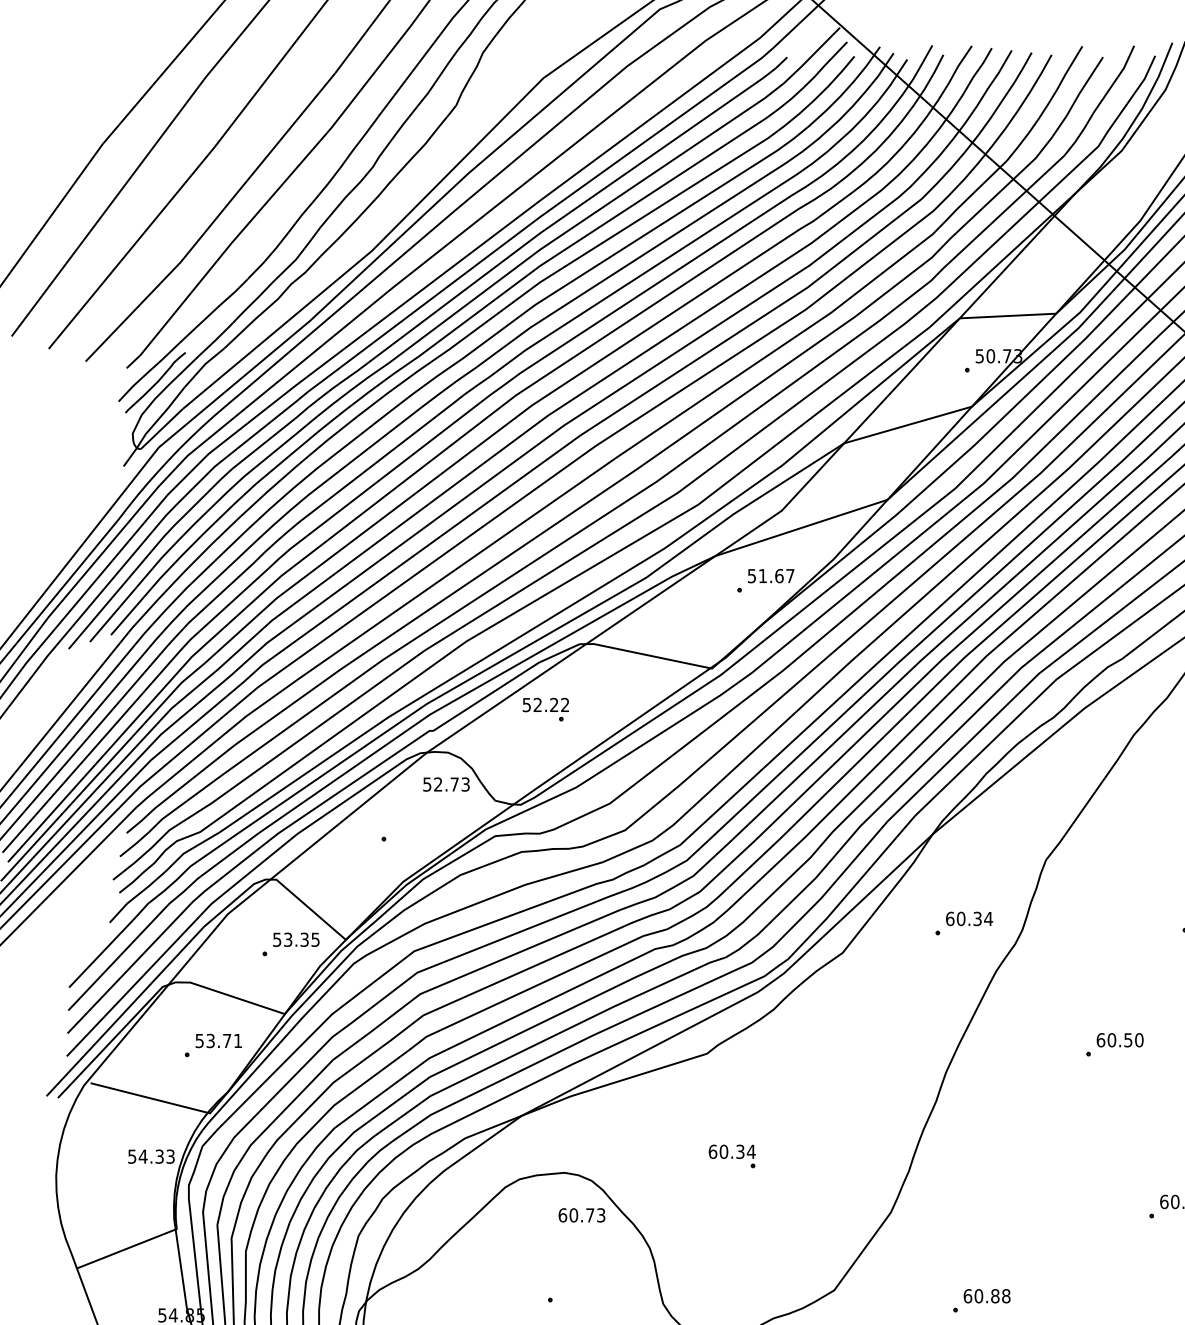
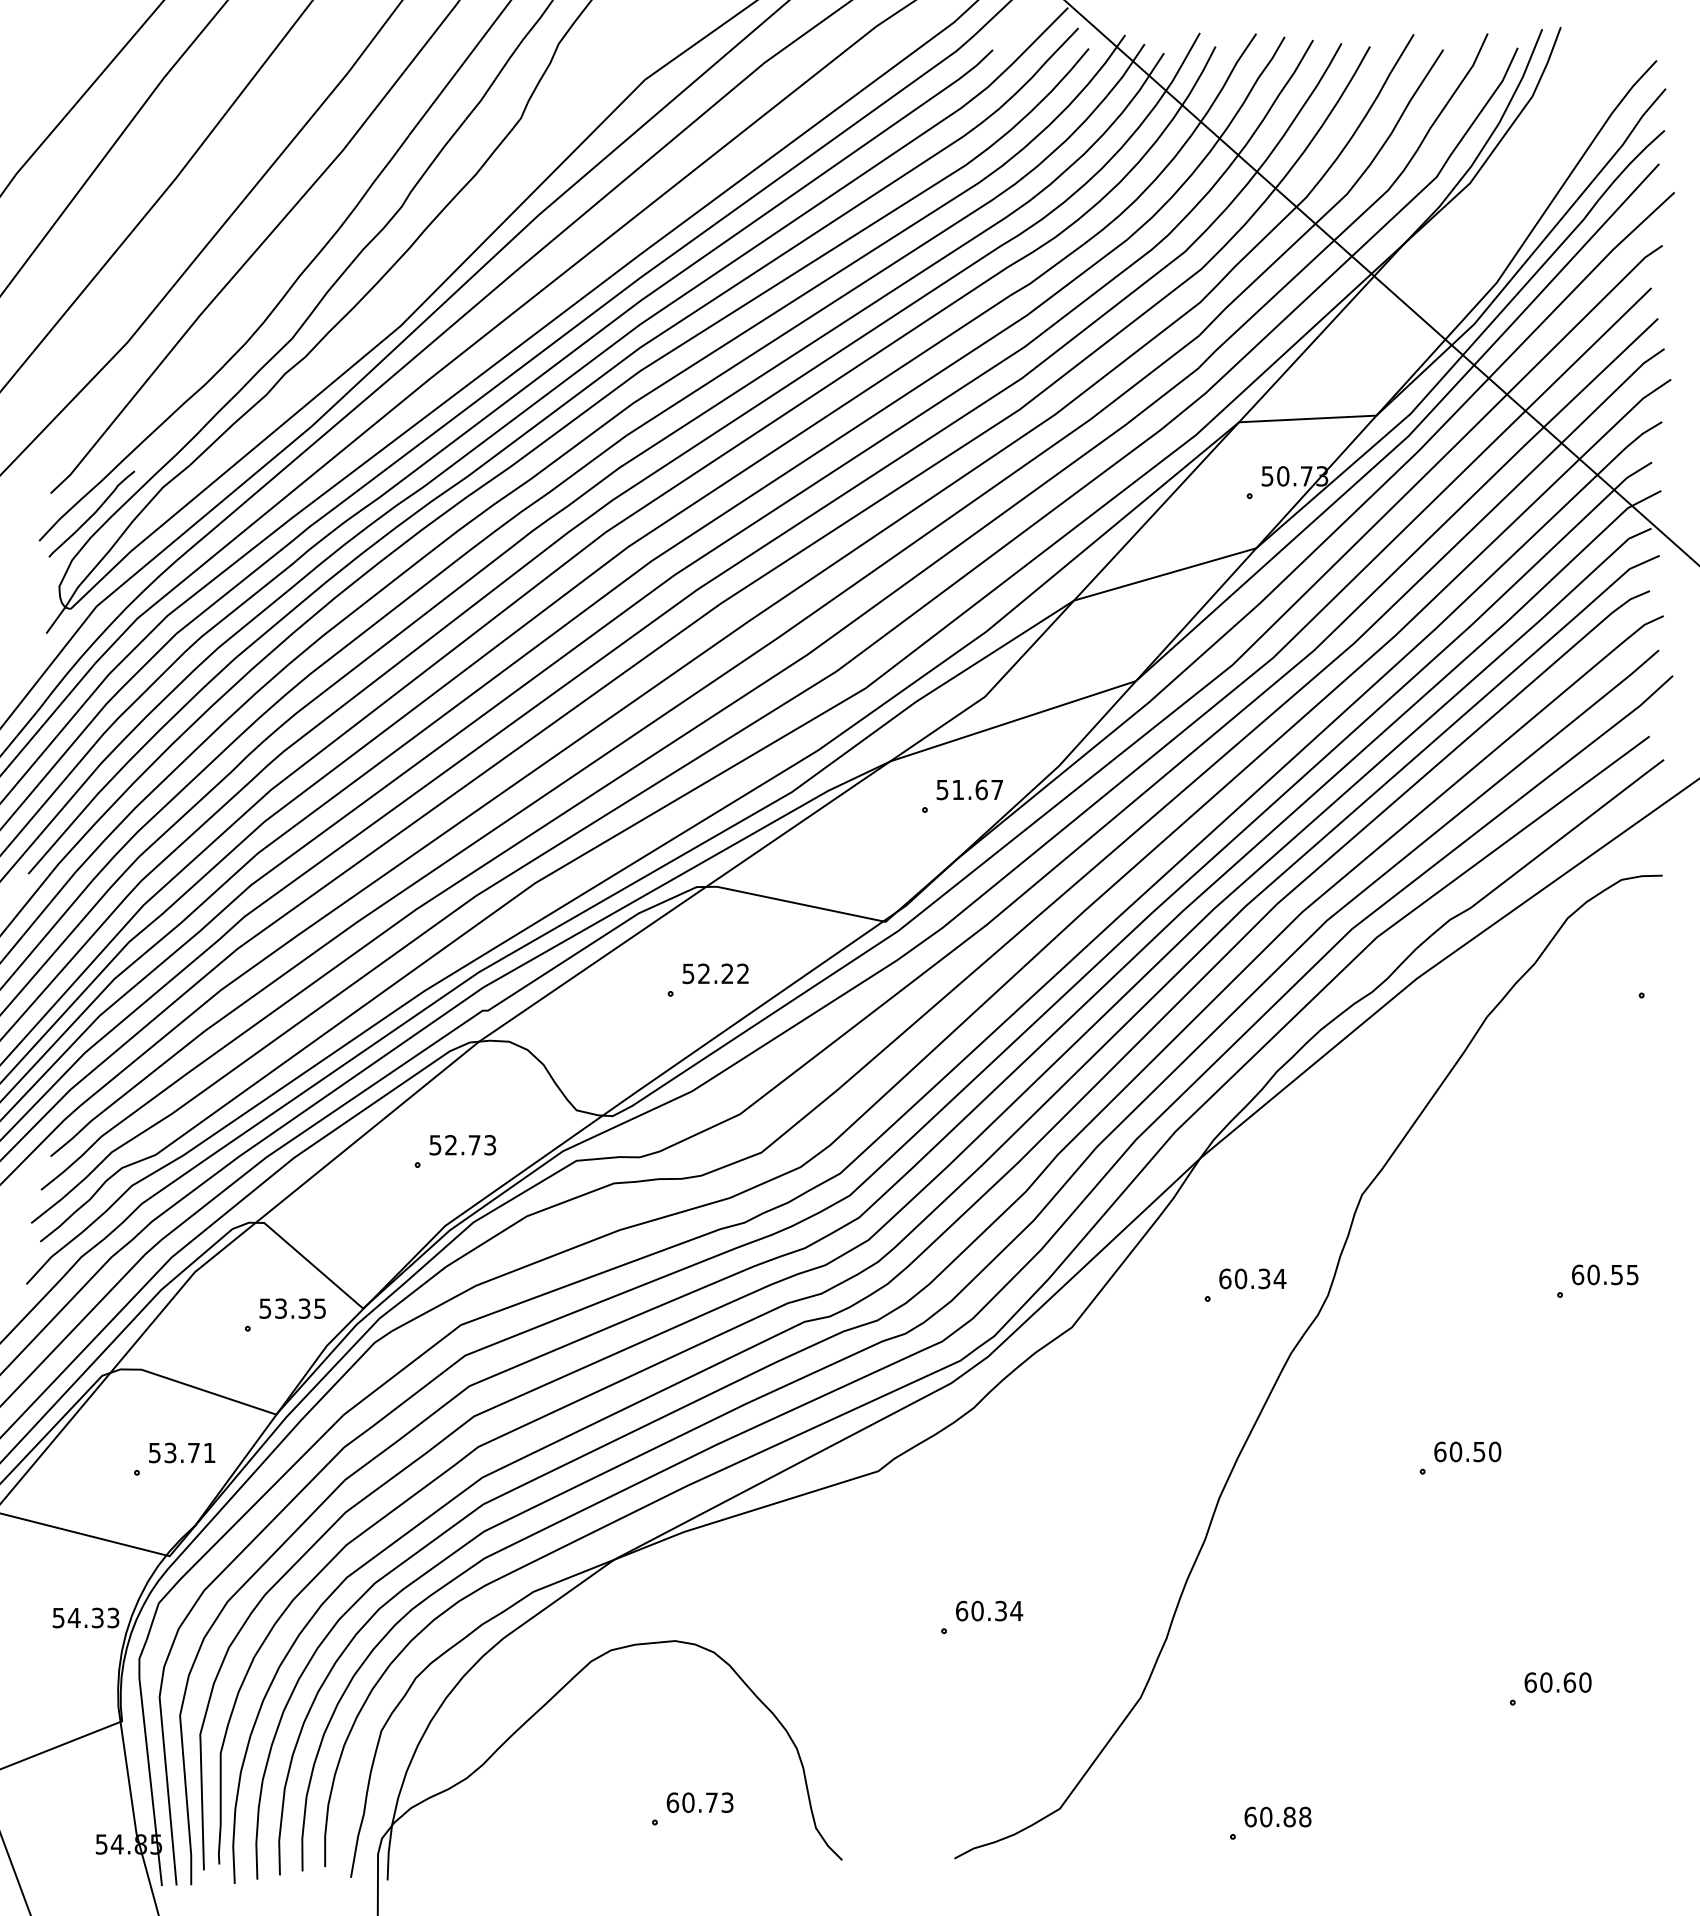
text: (545, 704) -> (715, 973), moved
text: (446, 784) -> (462, 1145), moved
text: (732, 1151) -> (989, 1610), moved
text: (581, 1215) -> (699, 1802), moved

